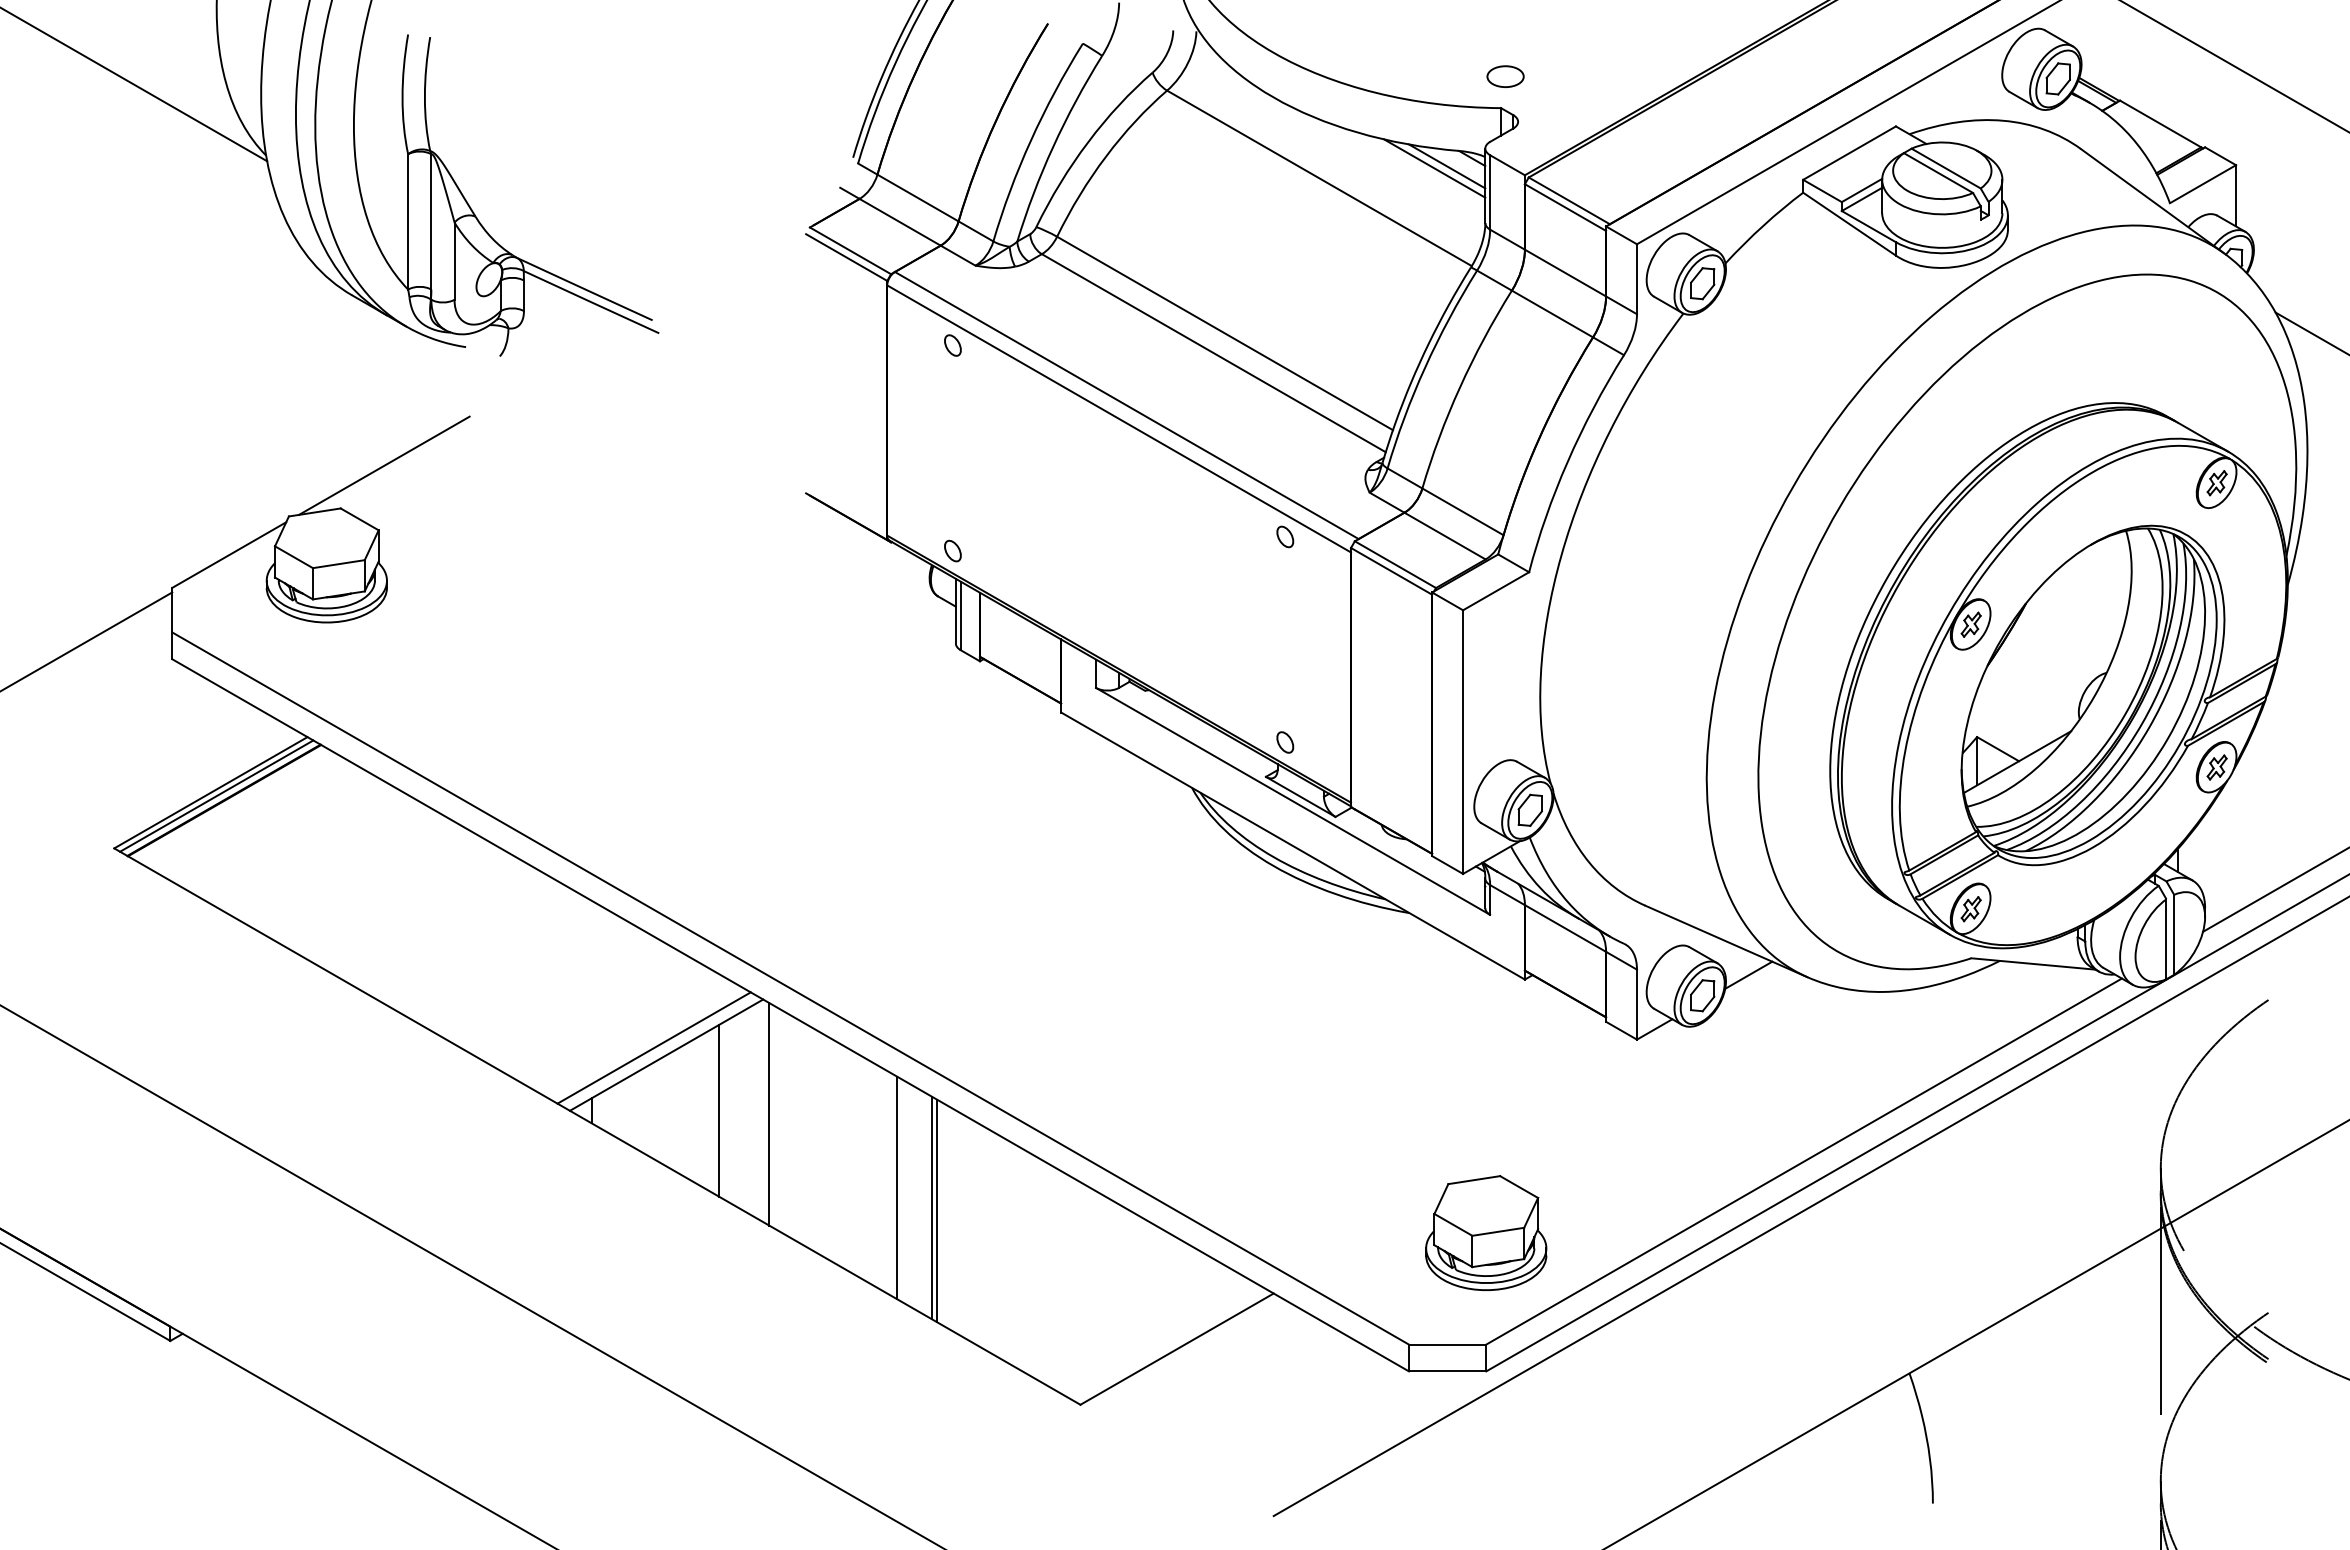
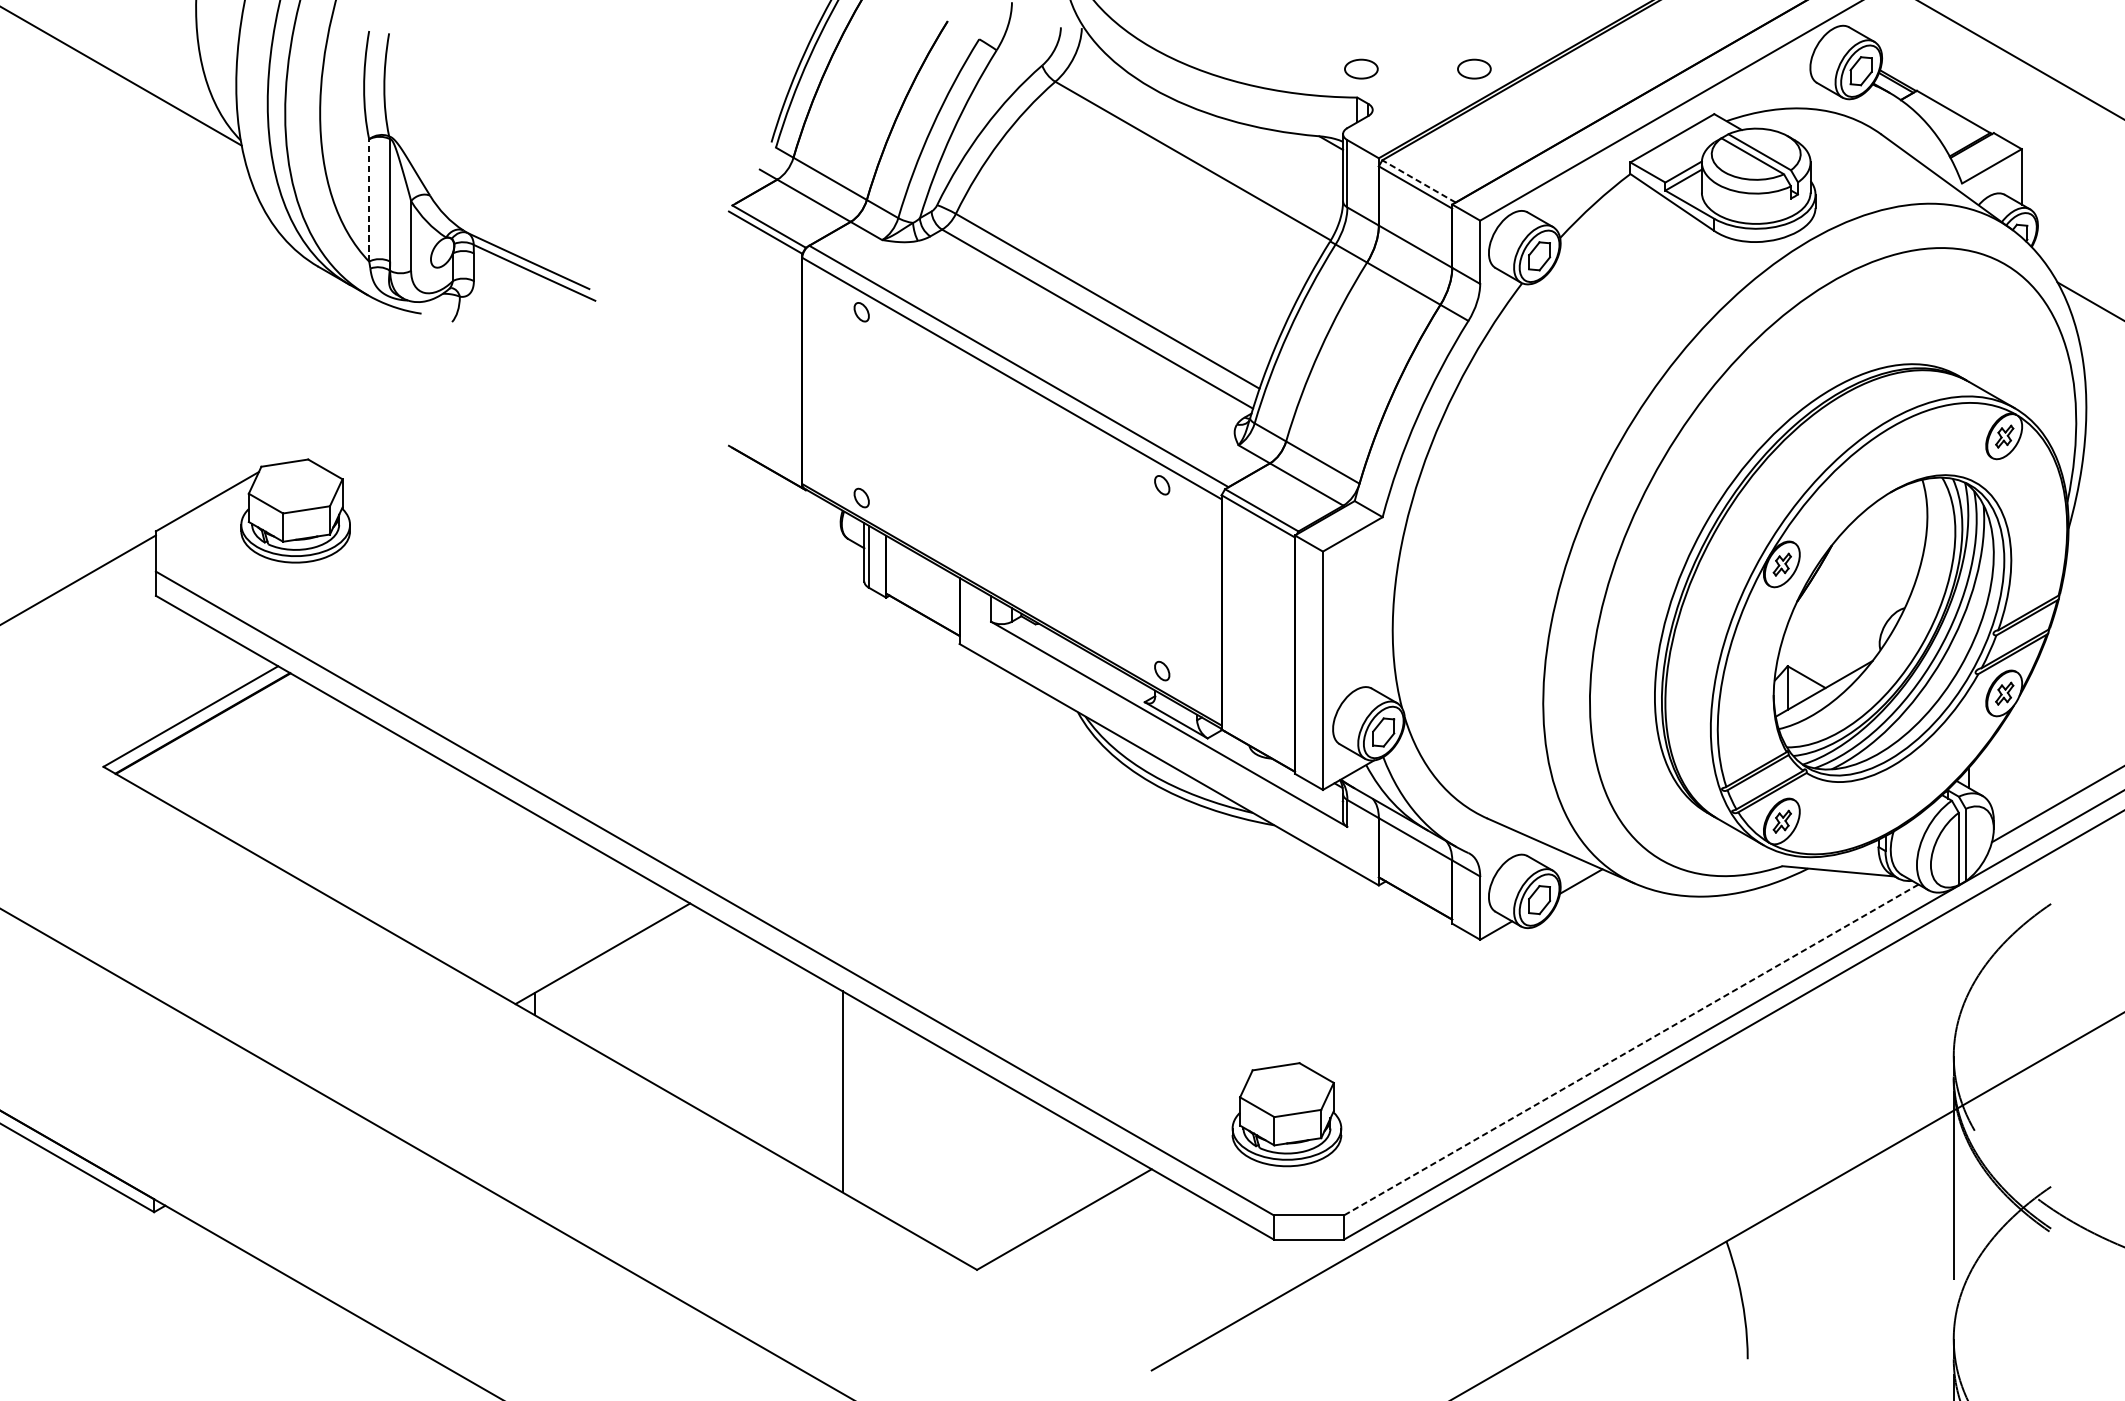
part: (1630, 76) -> (1474, 68), added
line: (1447, 166) -> (1308, 150), removed
line: (1434, 168) -> (1297, 152), removed
line: (1569, 200) -> (1419, 181), solid -> dashed
line: (408, 221) -> (369, 200), solid -> dashed
line: (384, 465) -> (347, 420), removed
line: (216, 795) -> (195, 719), removed
line: (653, 1047) -> (591, 946), removed
line: (719, 1110) -> (650, 1003), removed
line: (769, 1114) -> (695, 1007), removed
line: (1804, 1161) -> (1631, 1049), solid -> dashed
line: (896, 1187) -> (810, 1073), removed
line: (937, 1210) -> (847, 1094), removed
part: (1486, 1232) -> (1287, 1114), moved

